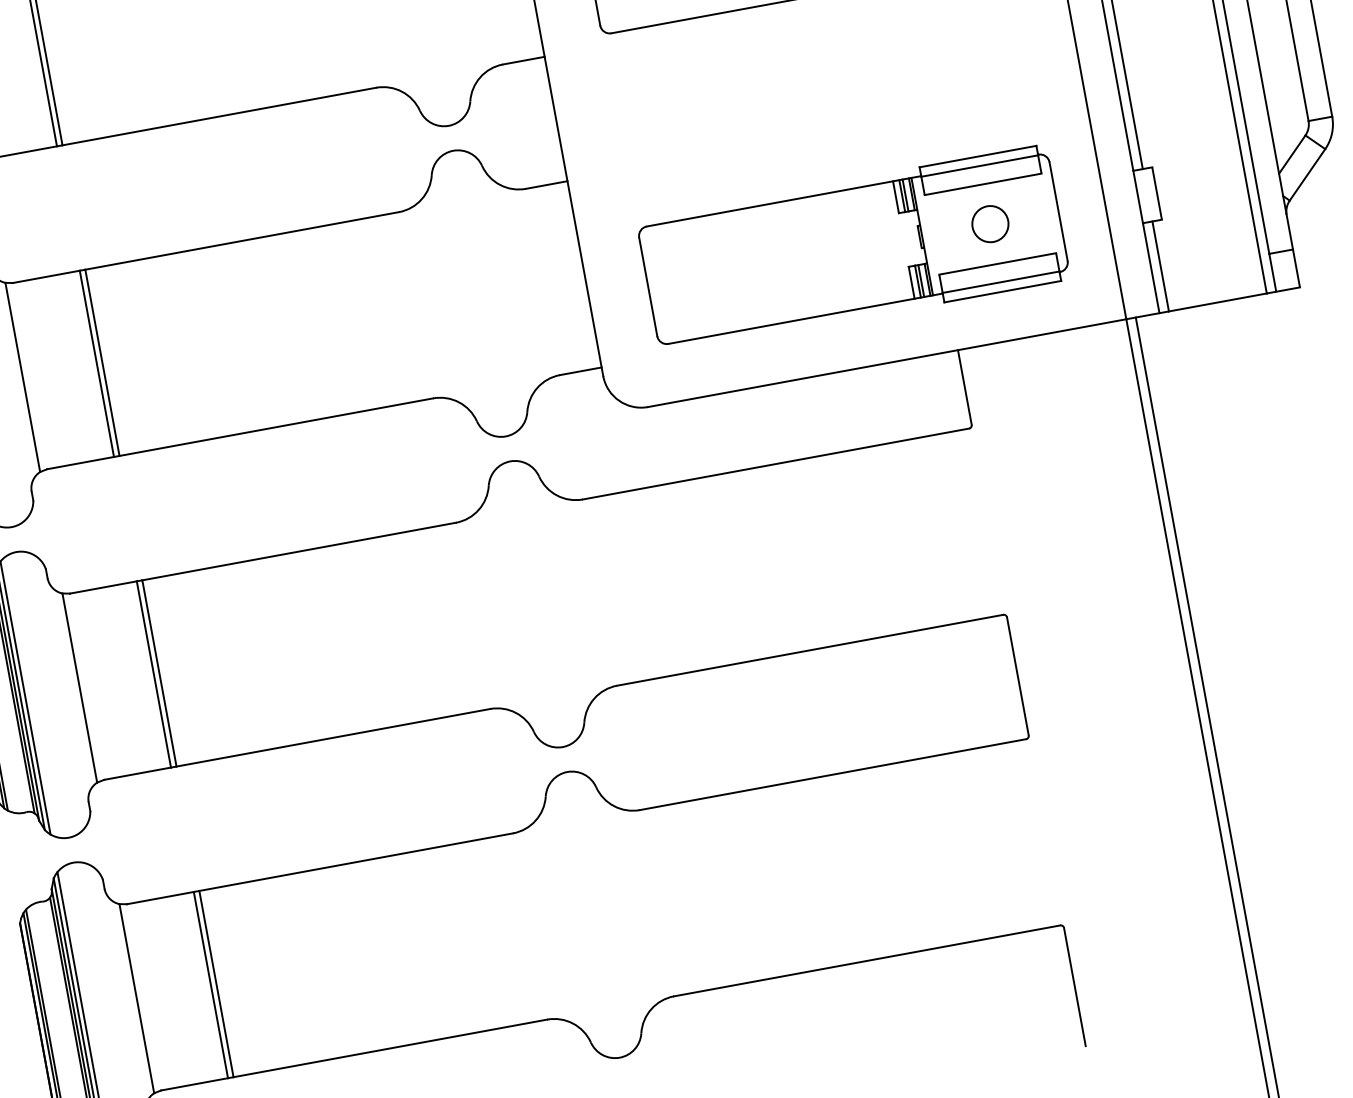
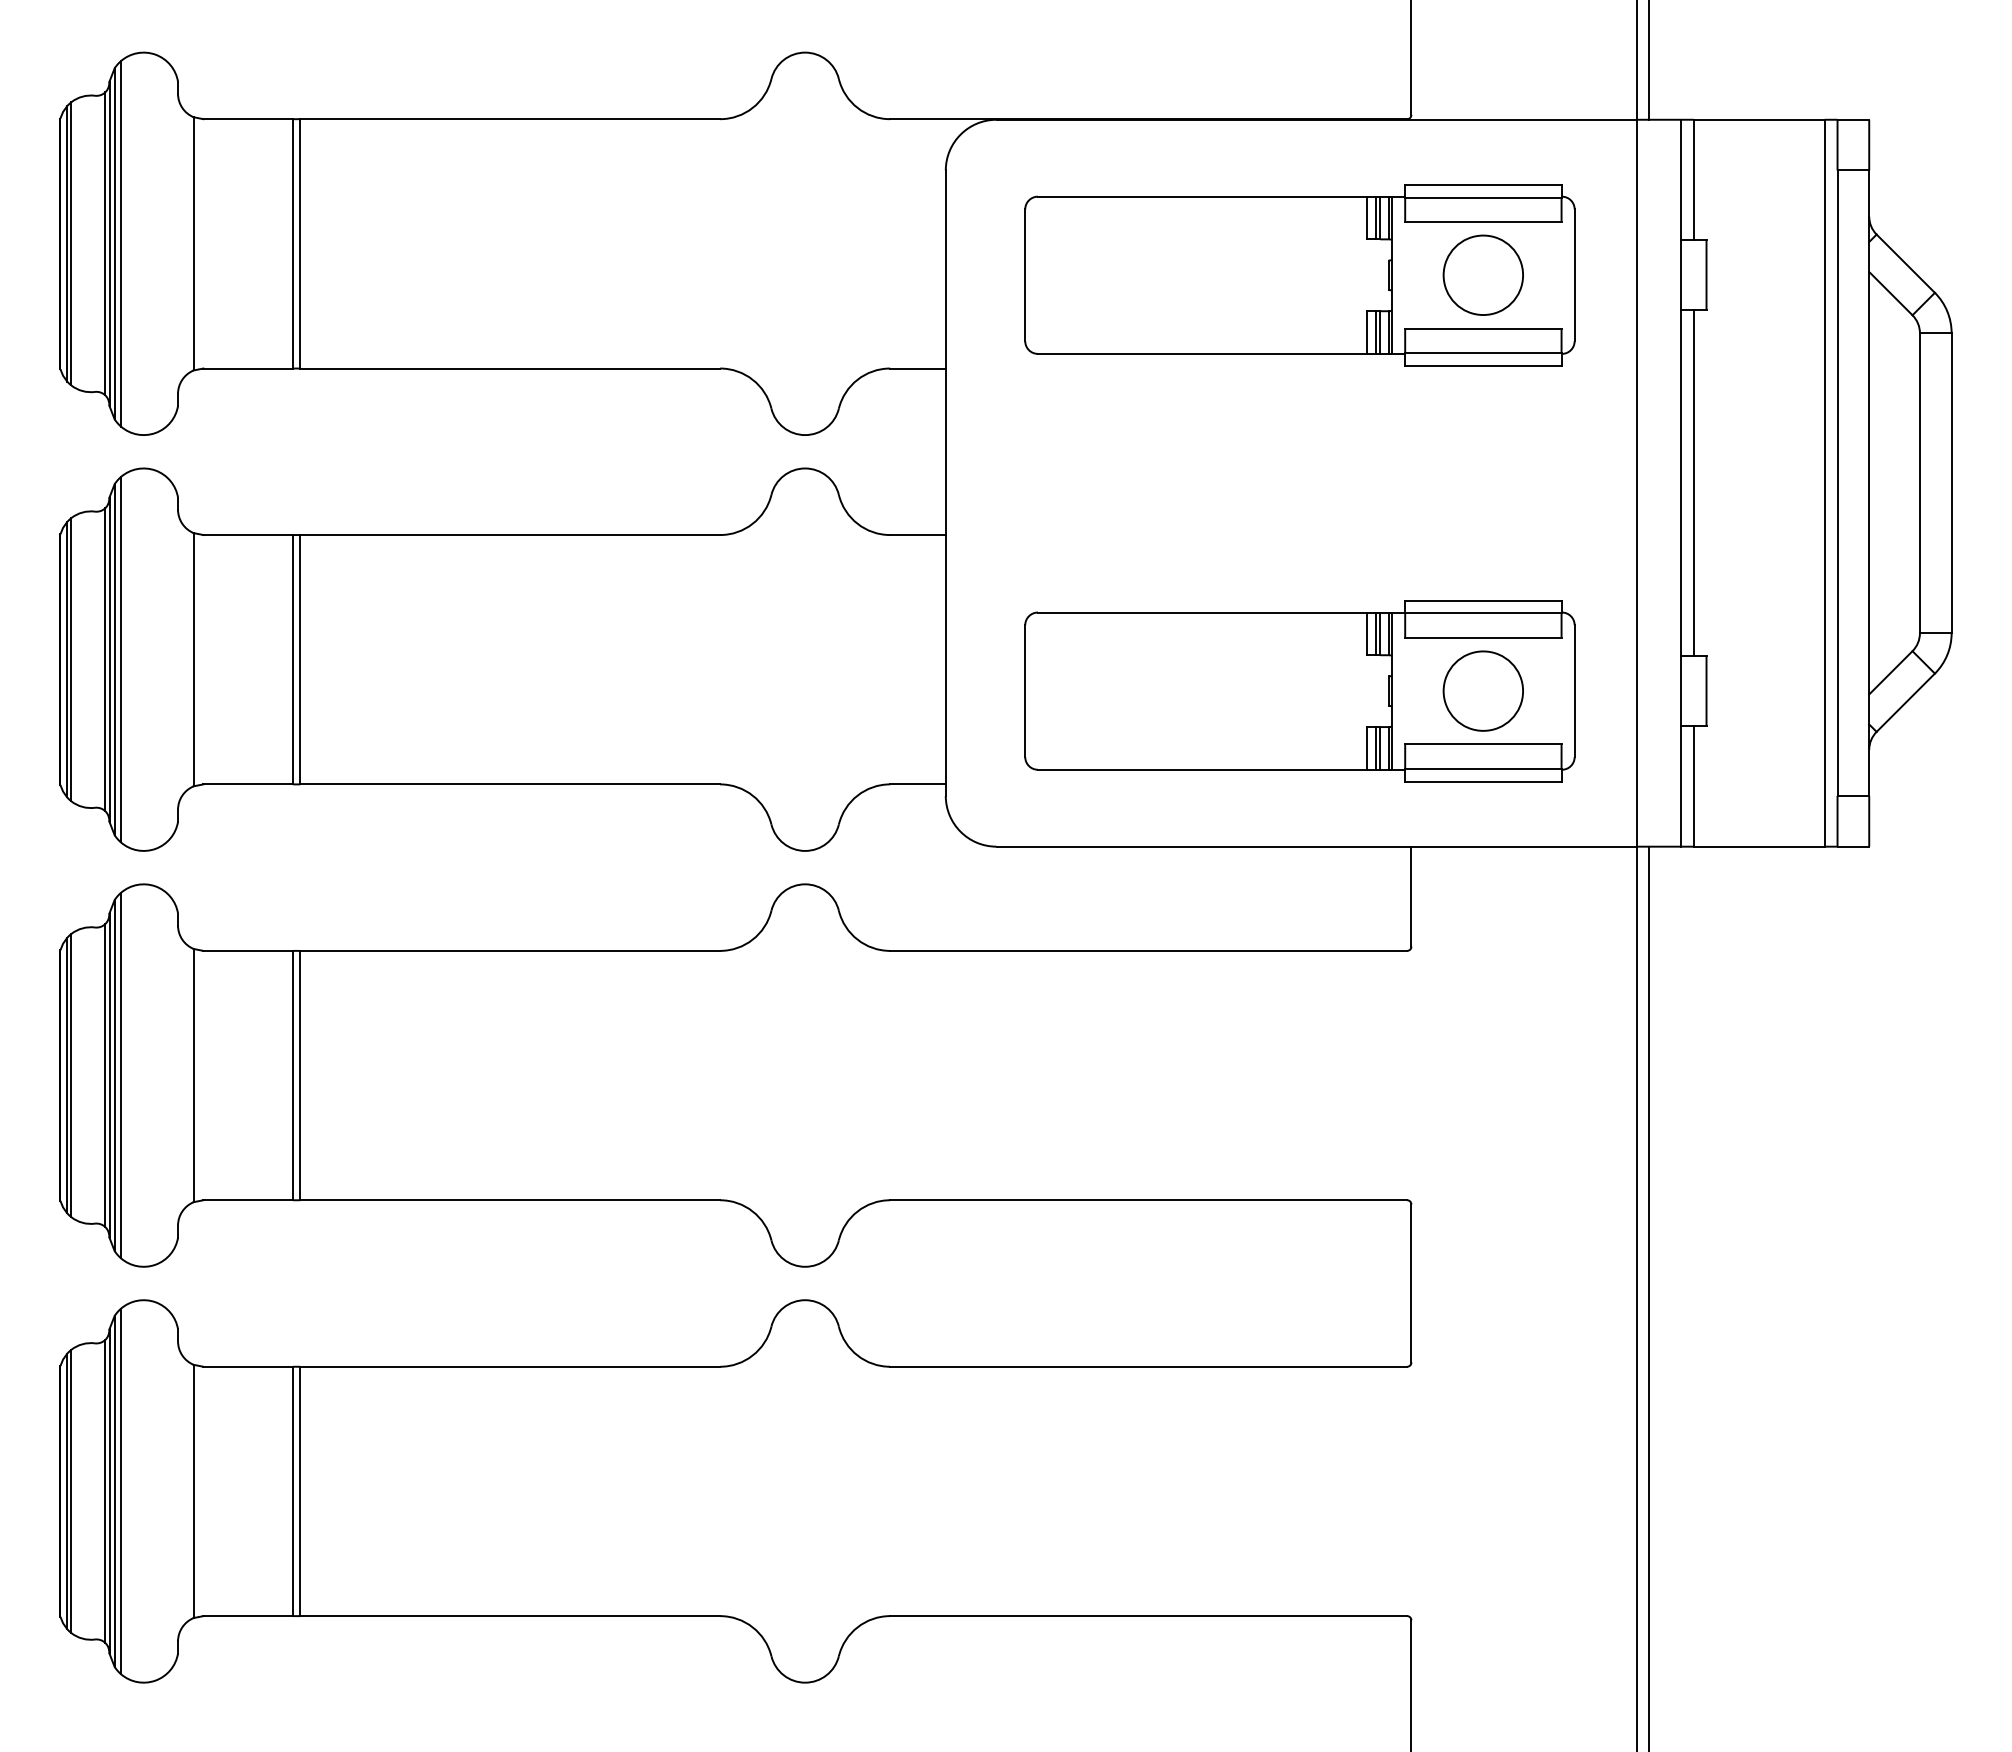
circle: (990, 223) -> (1483, 690), size x1.67

